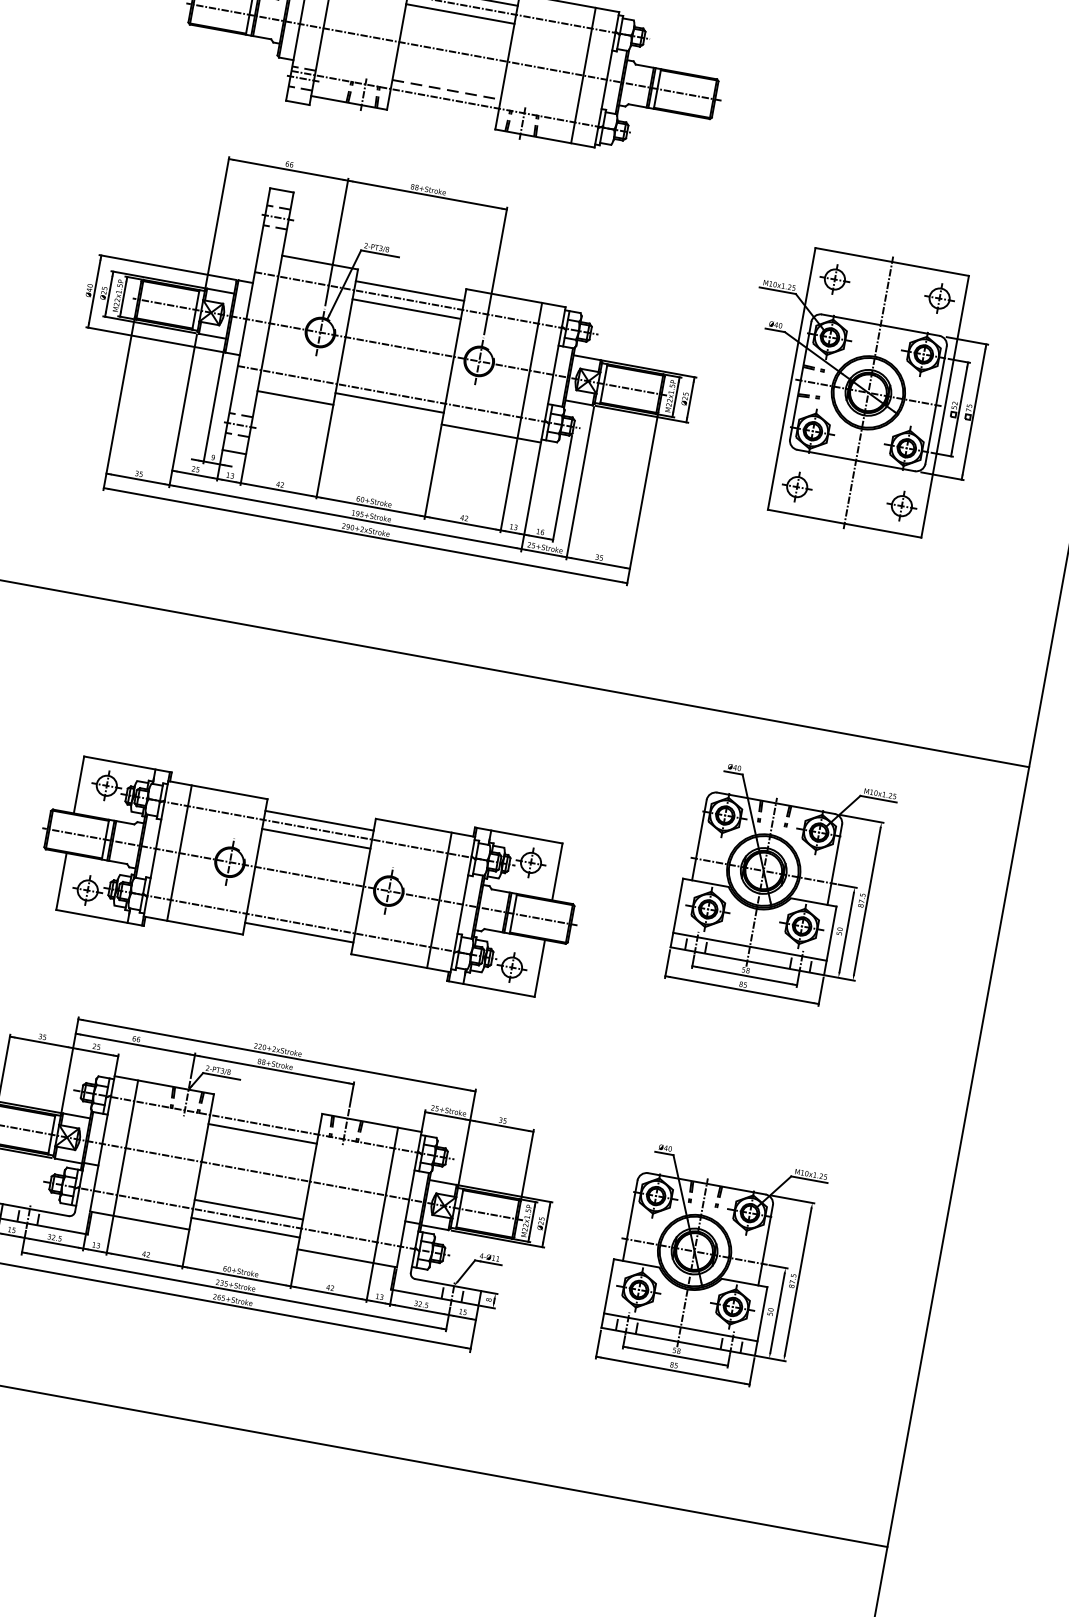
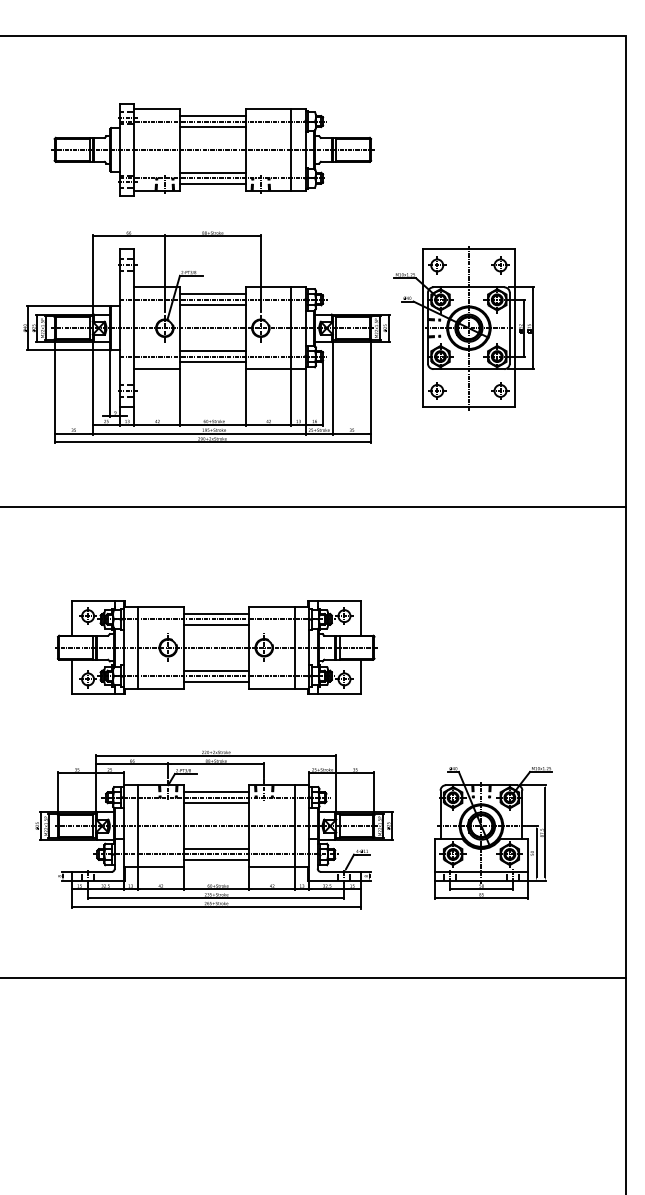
line: (446, 89) -> (212, 172), dashed -> solid
line: (442, 107) -> (212, 183), added
line: (392, 385) -> (212, 351), added
part: (859, 391) -> (463, 328), moved
part: (781, 886) -> (493, 603), removed
line: (302, 914) -> (216, 670), added
line: (266, 1116) -> (216, 792), added

